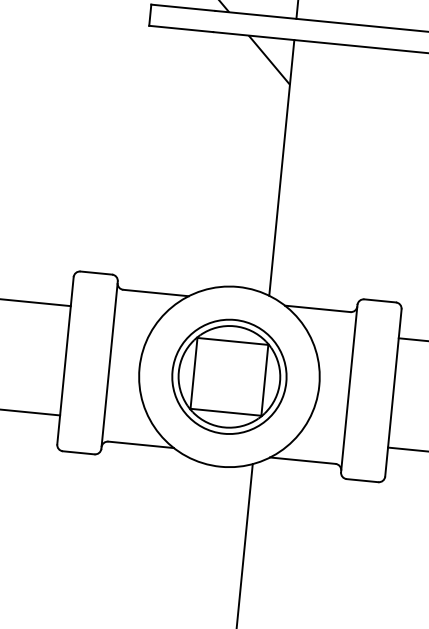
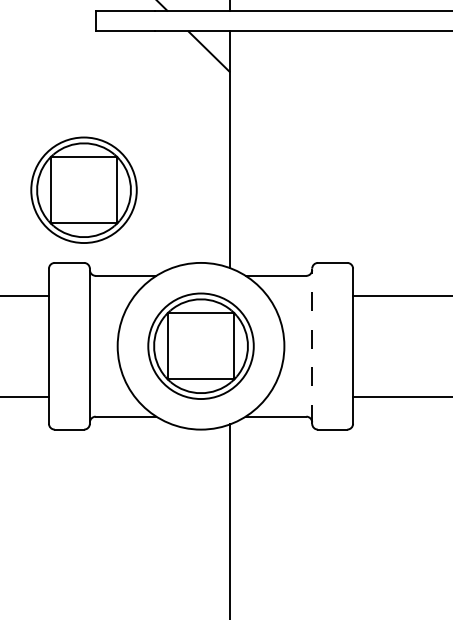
part: (119, 195) -> (83, 189), added
line: (349, 388) -> (312, 346), solid -> dashed

